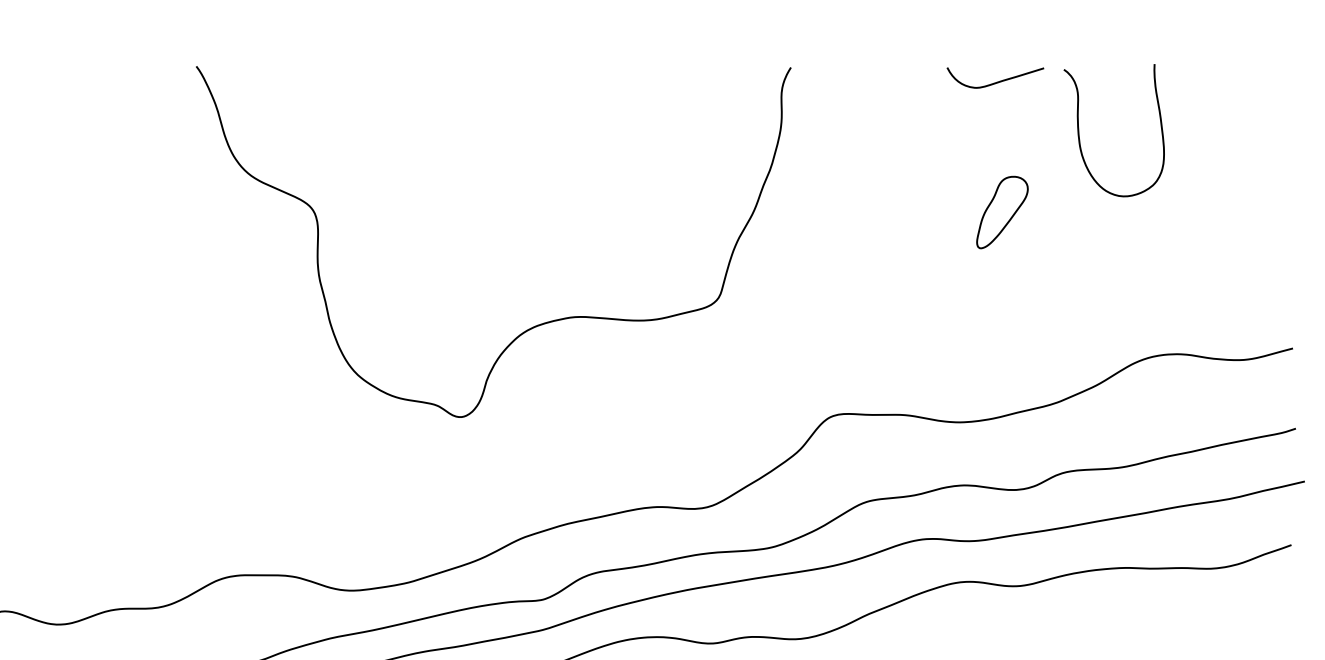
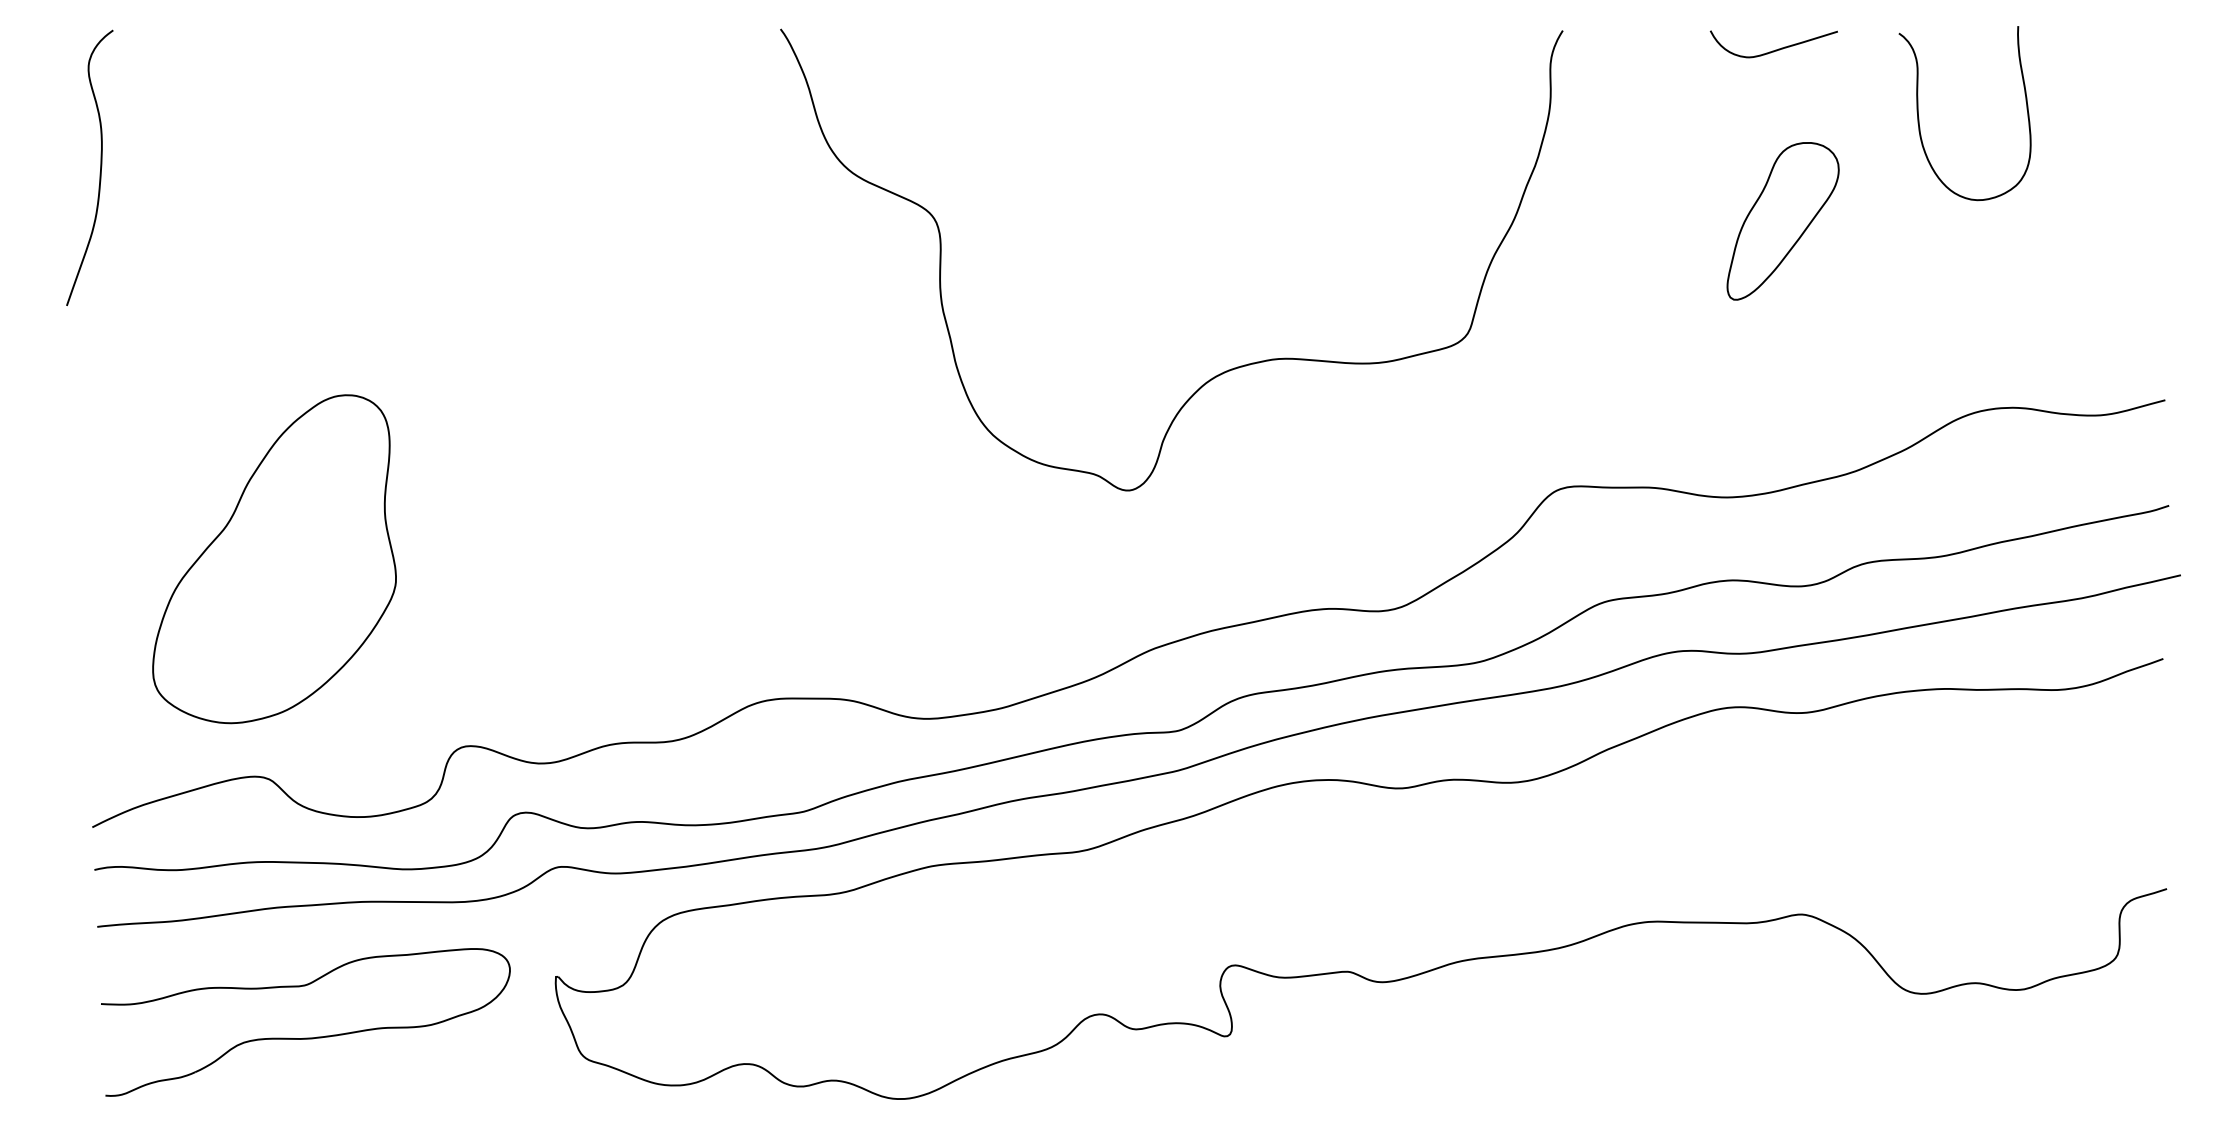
curve: (1079, 133) -> (1919, 117), moved
part: (1002, 212) -> (1782, 221), size x1.67
curve: (533, 326) -> (1223, 371), moved

